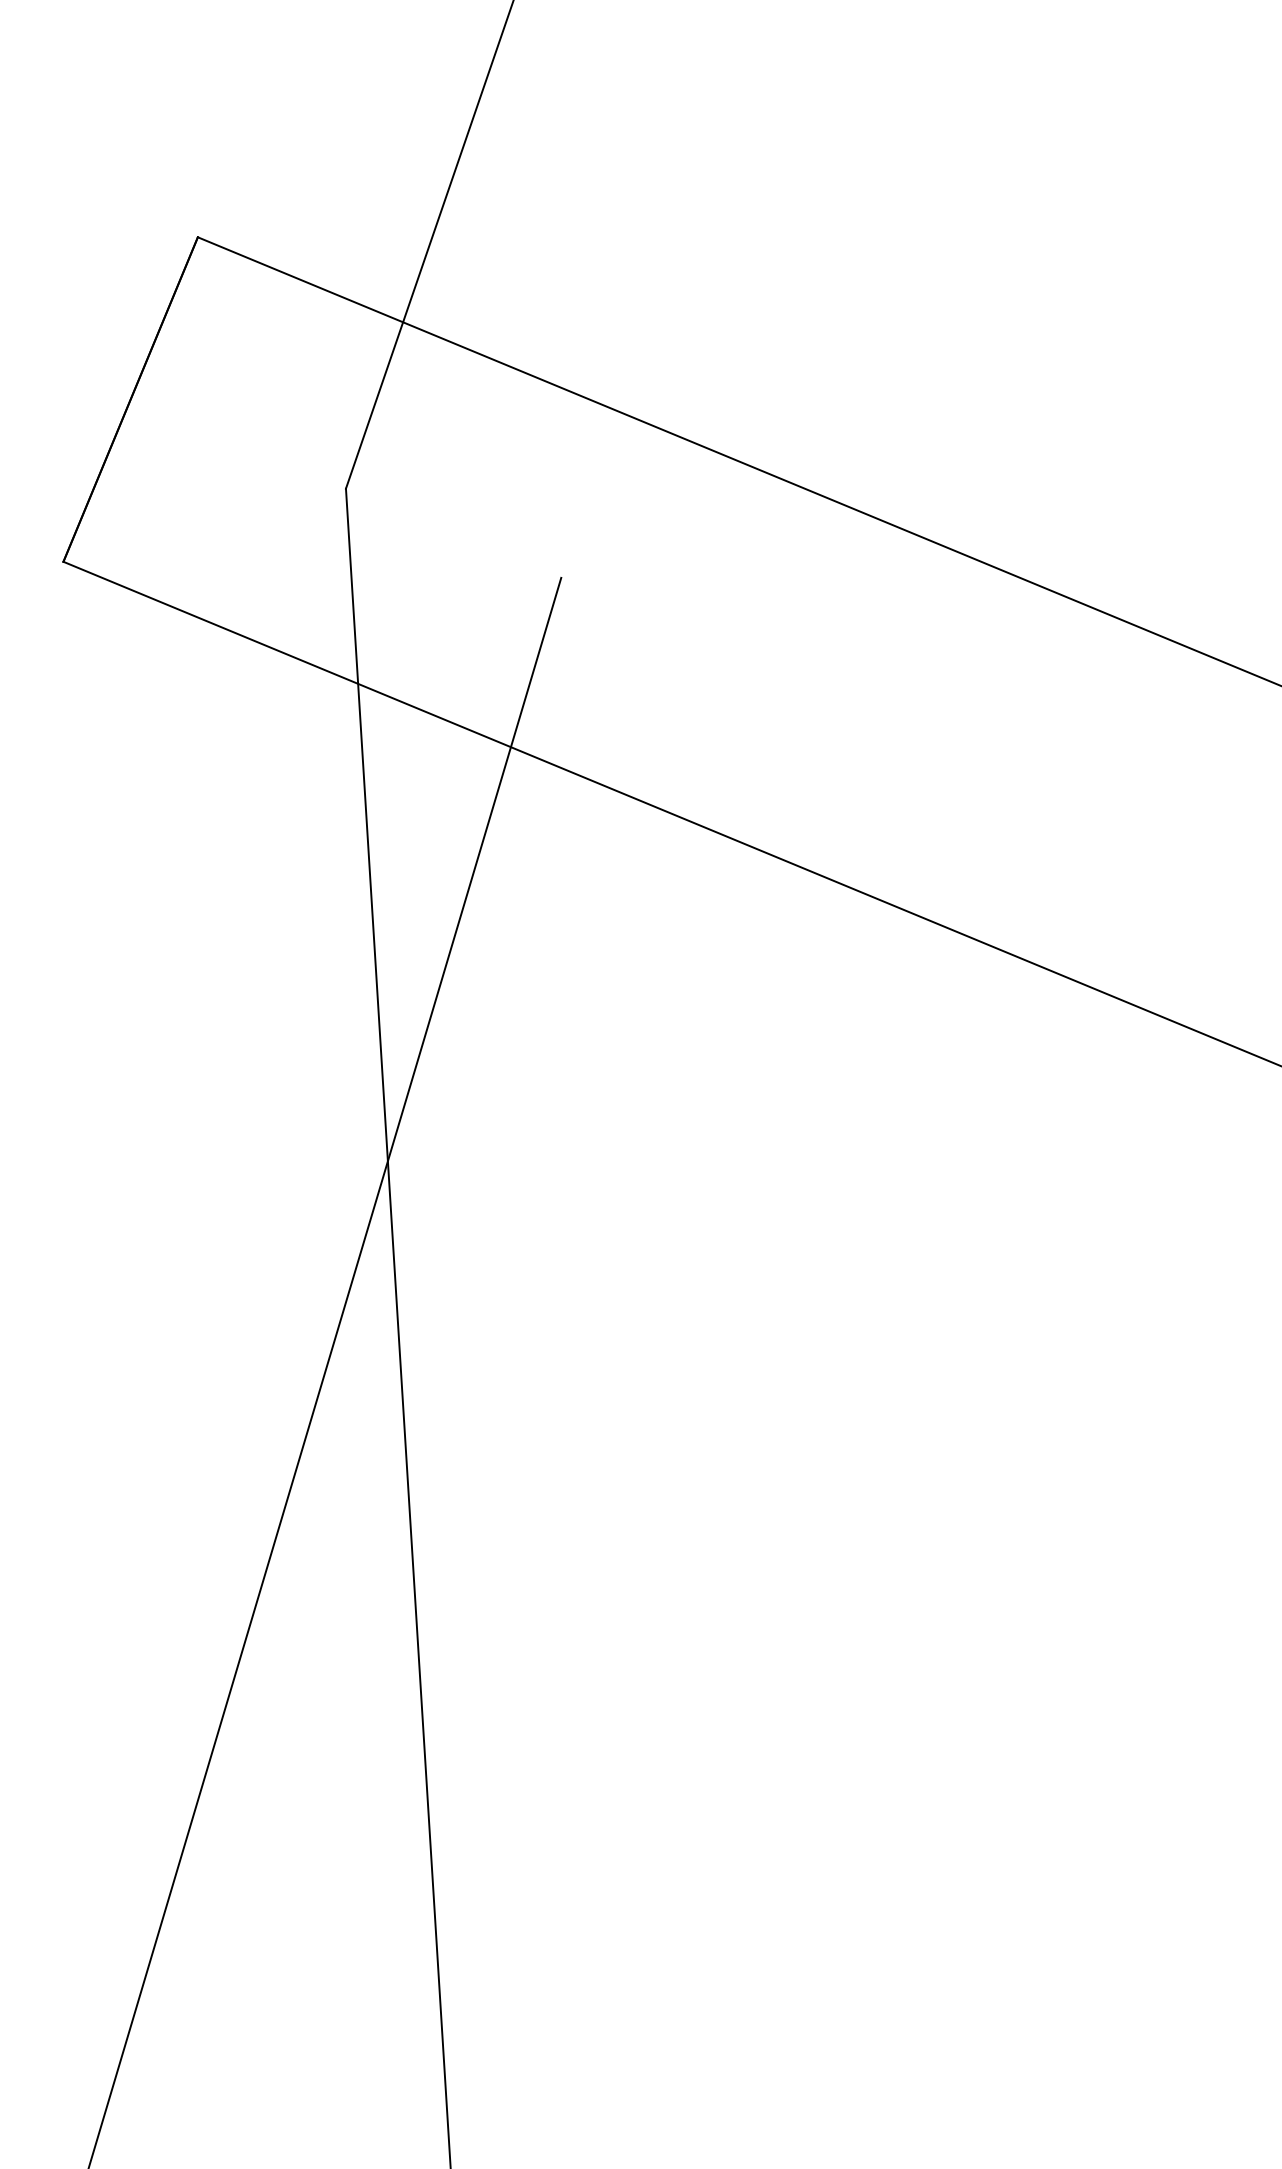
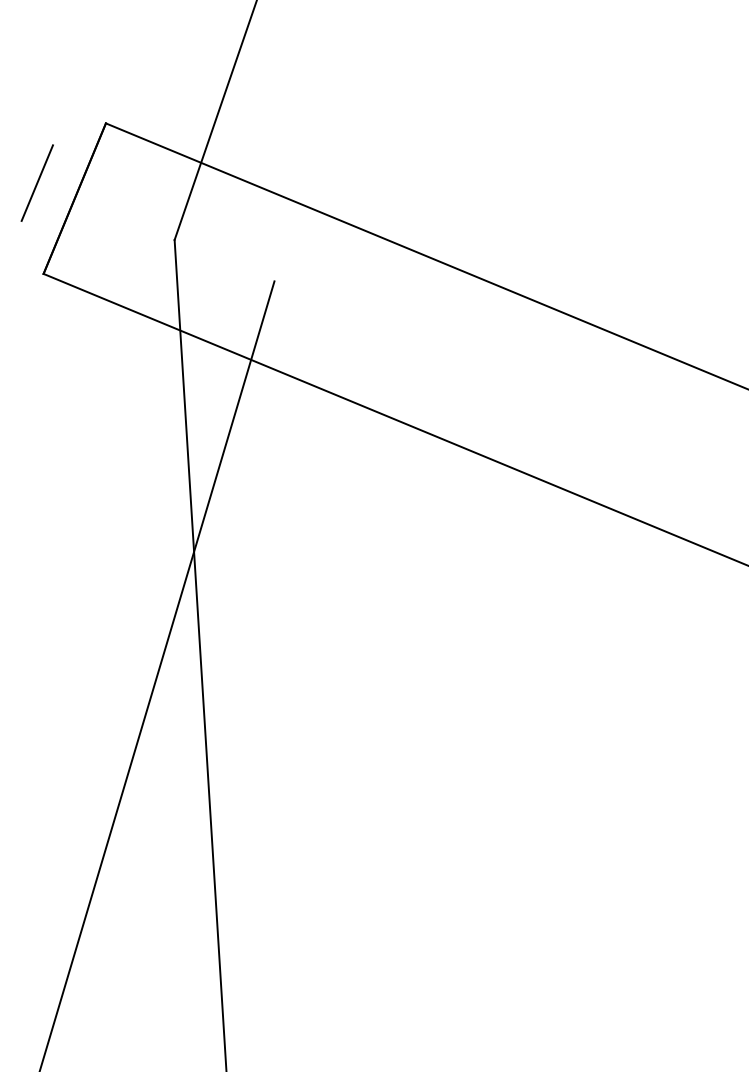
line: (50, 364) -> (37, 182), added

